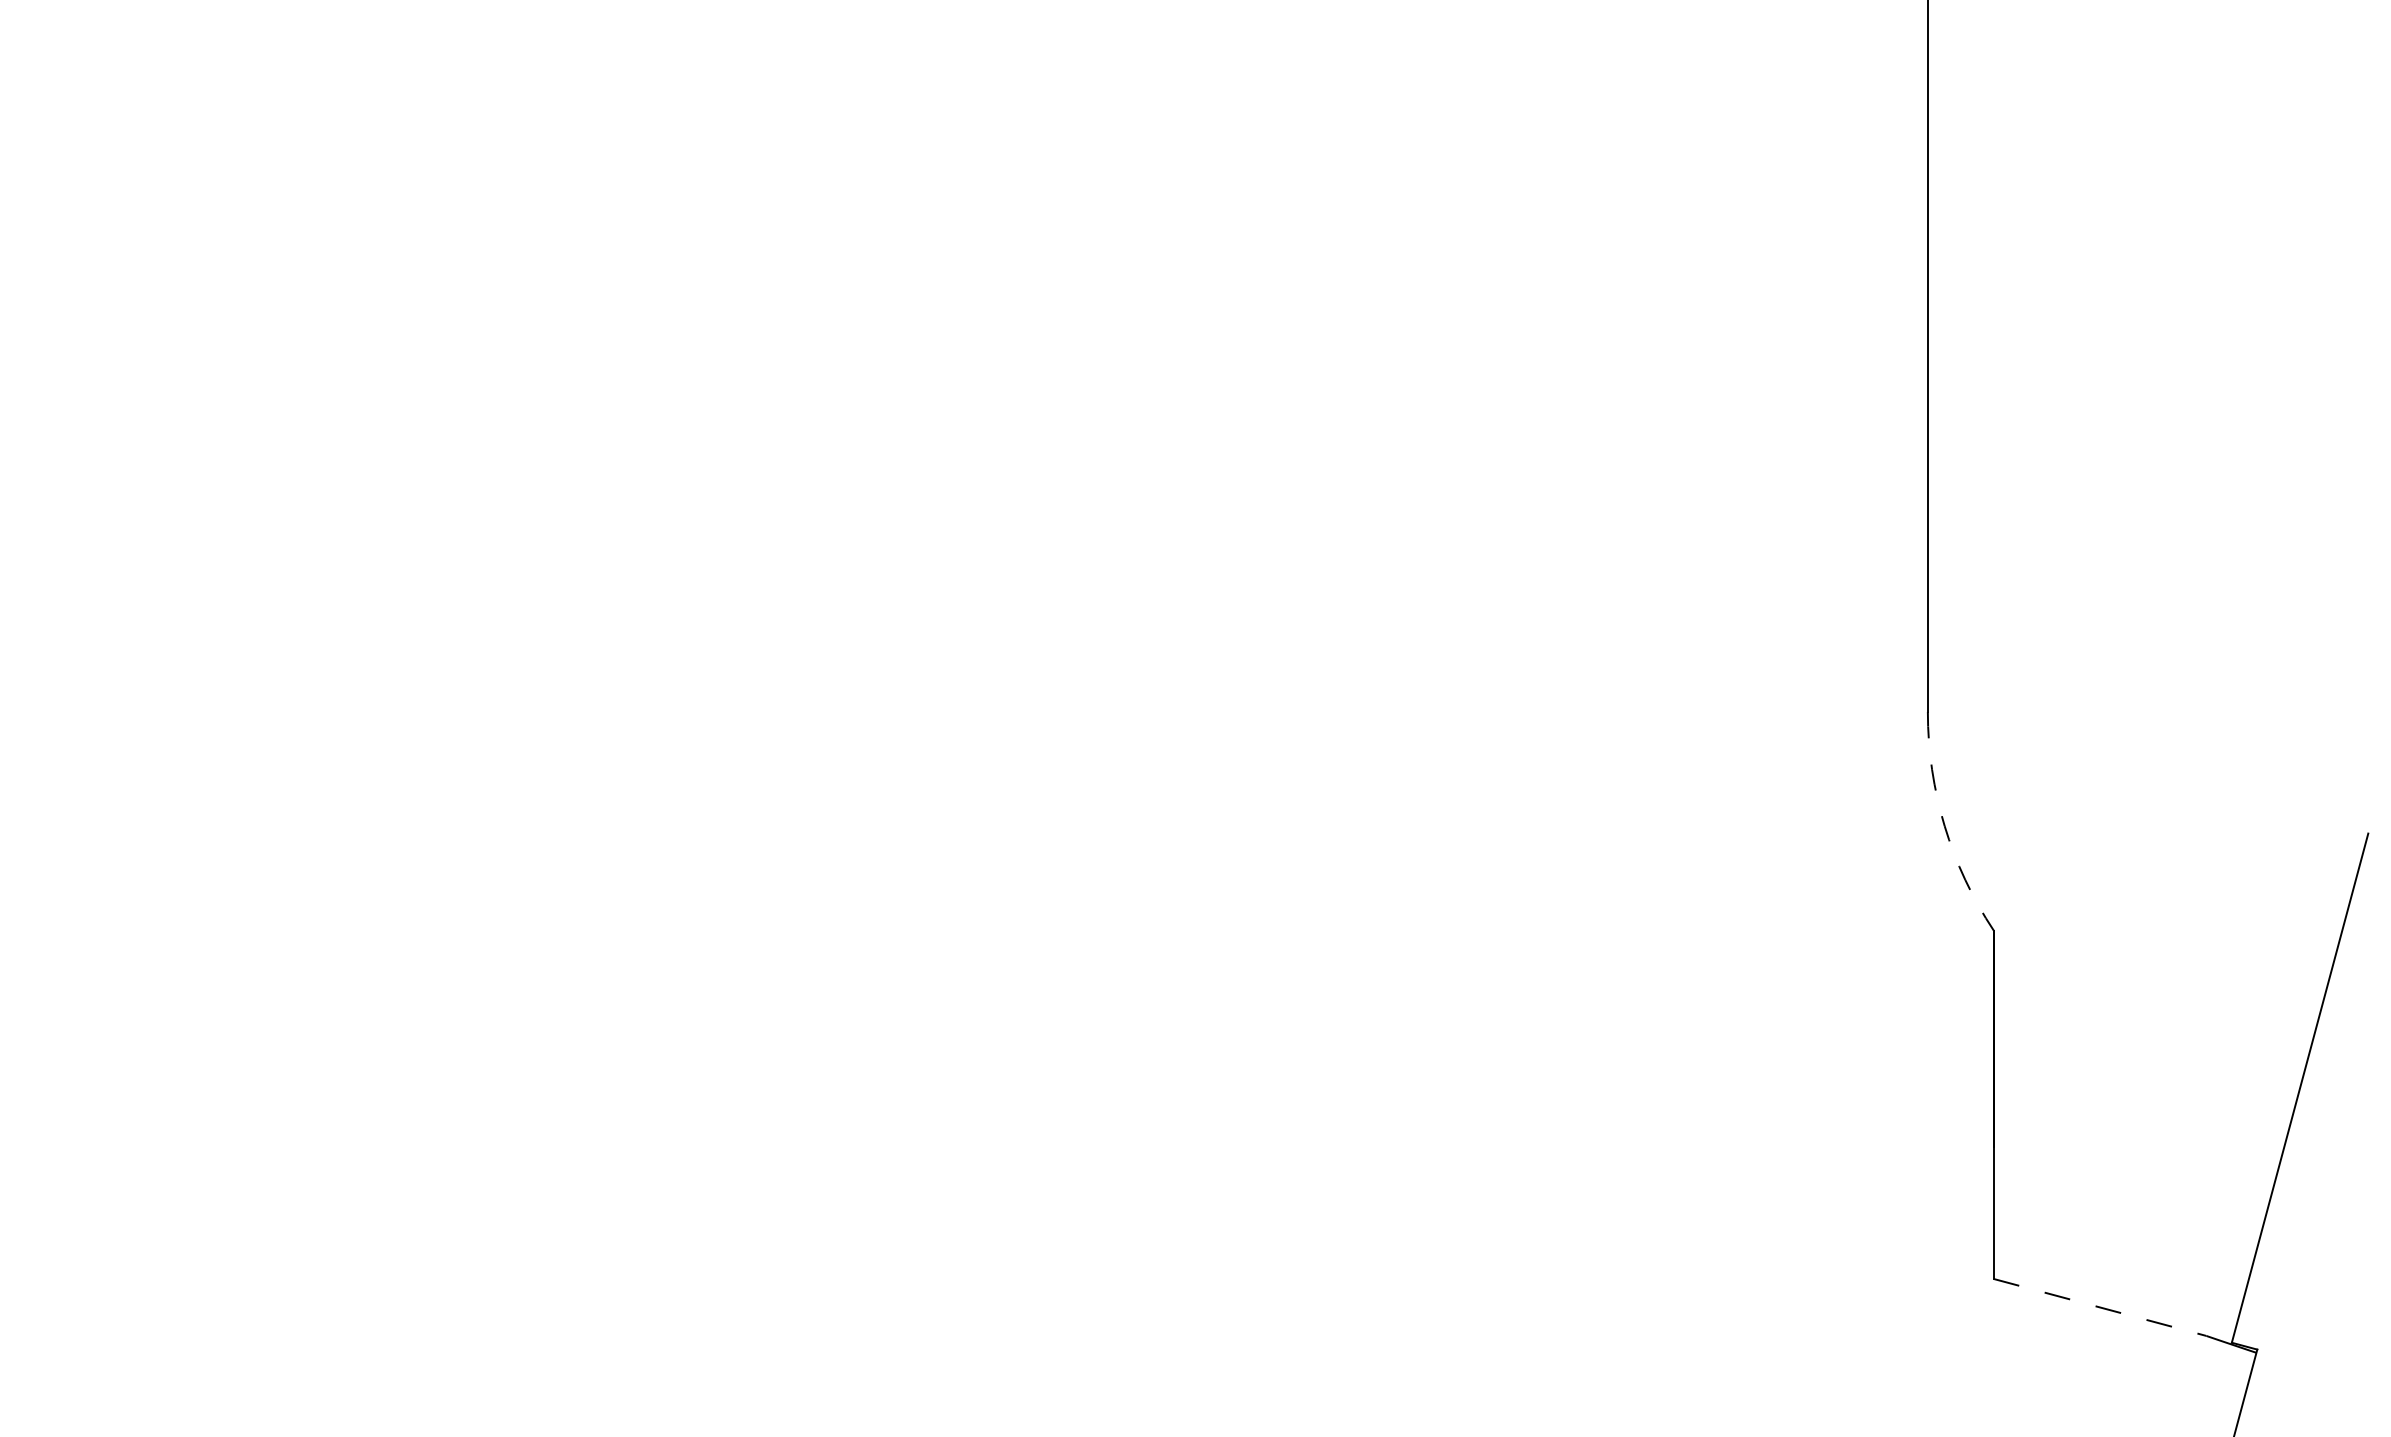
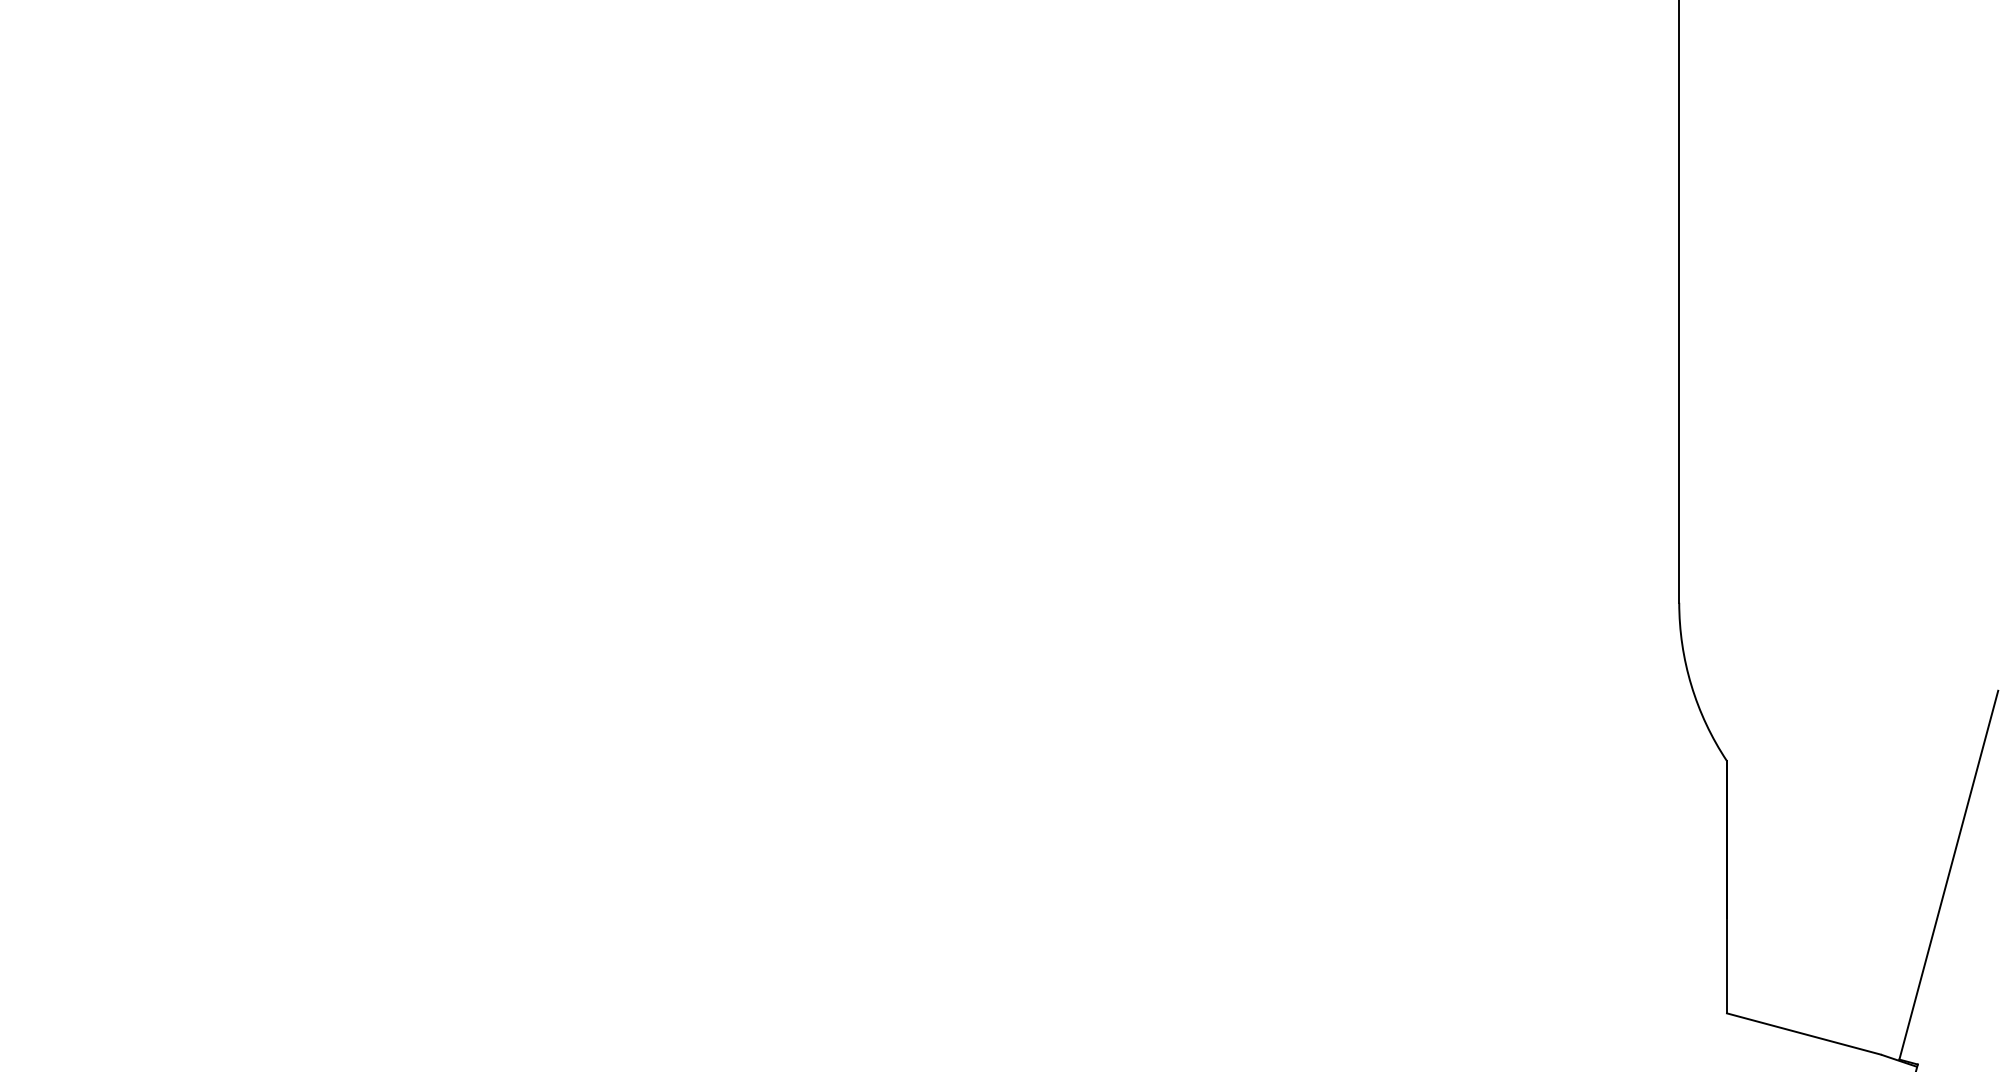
arc: (1944, 826) -> (1691, 685), dashed -> solid
line: (2099, 1308) -> (1803, 1034), dashed -> solid

